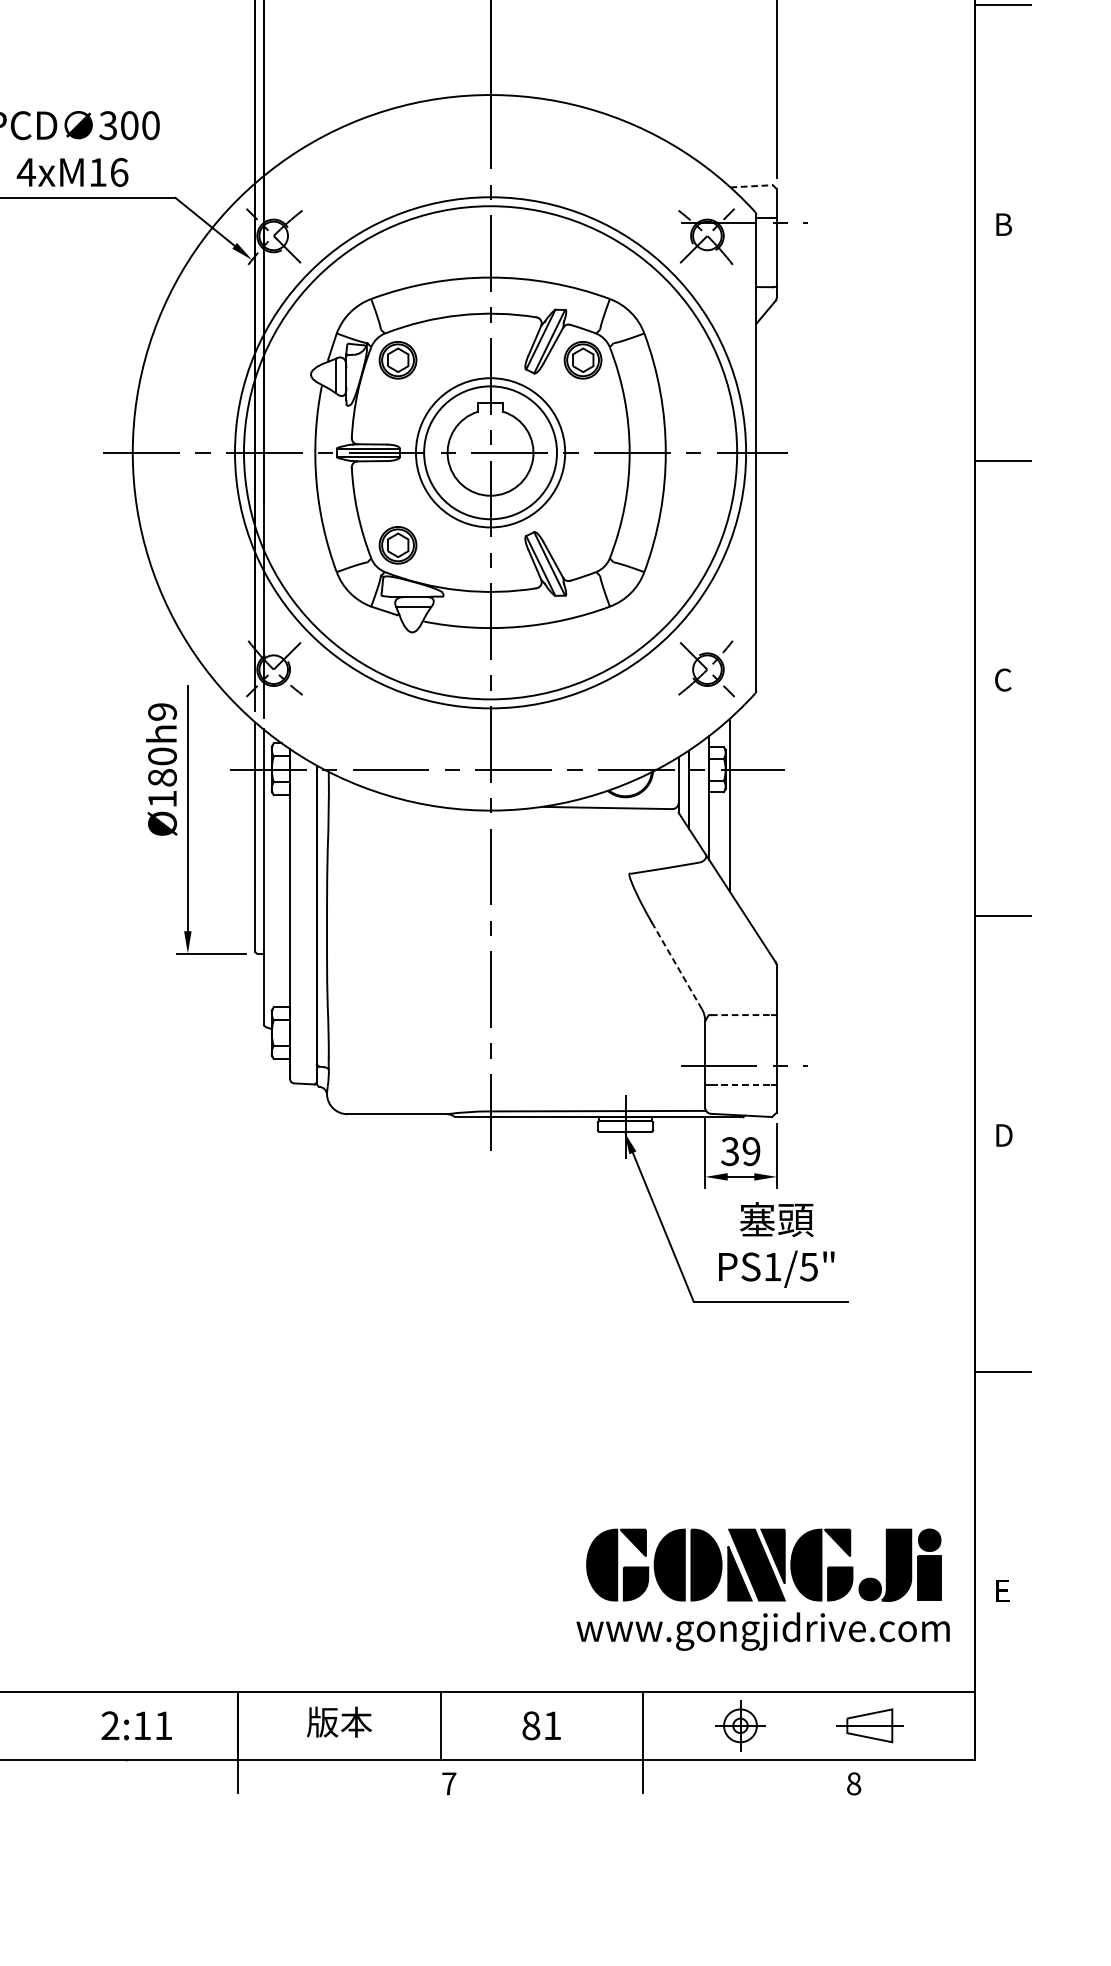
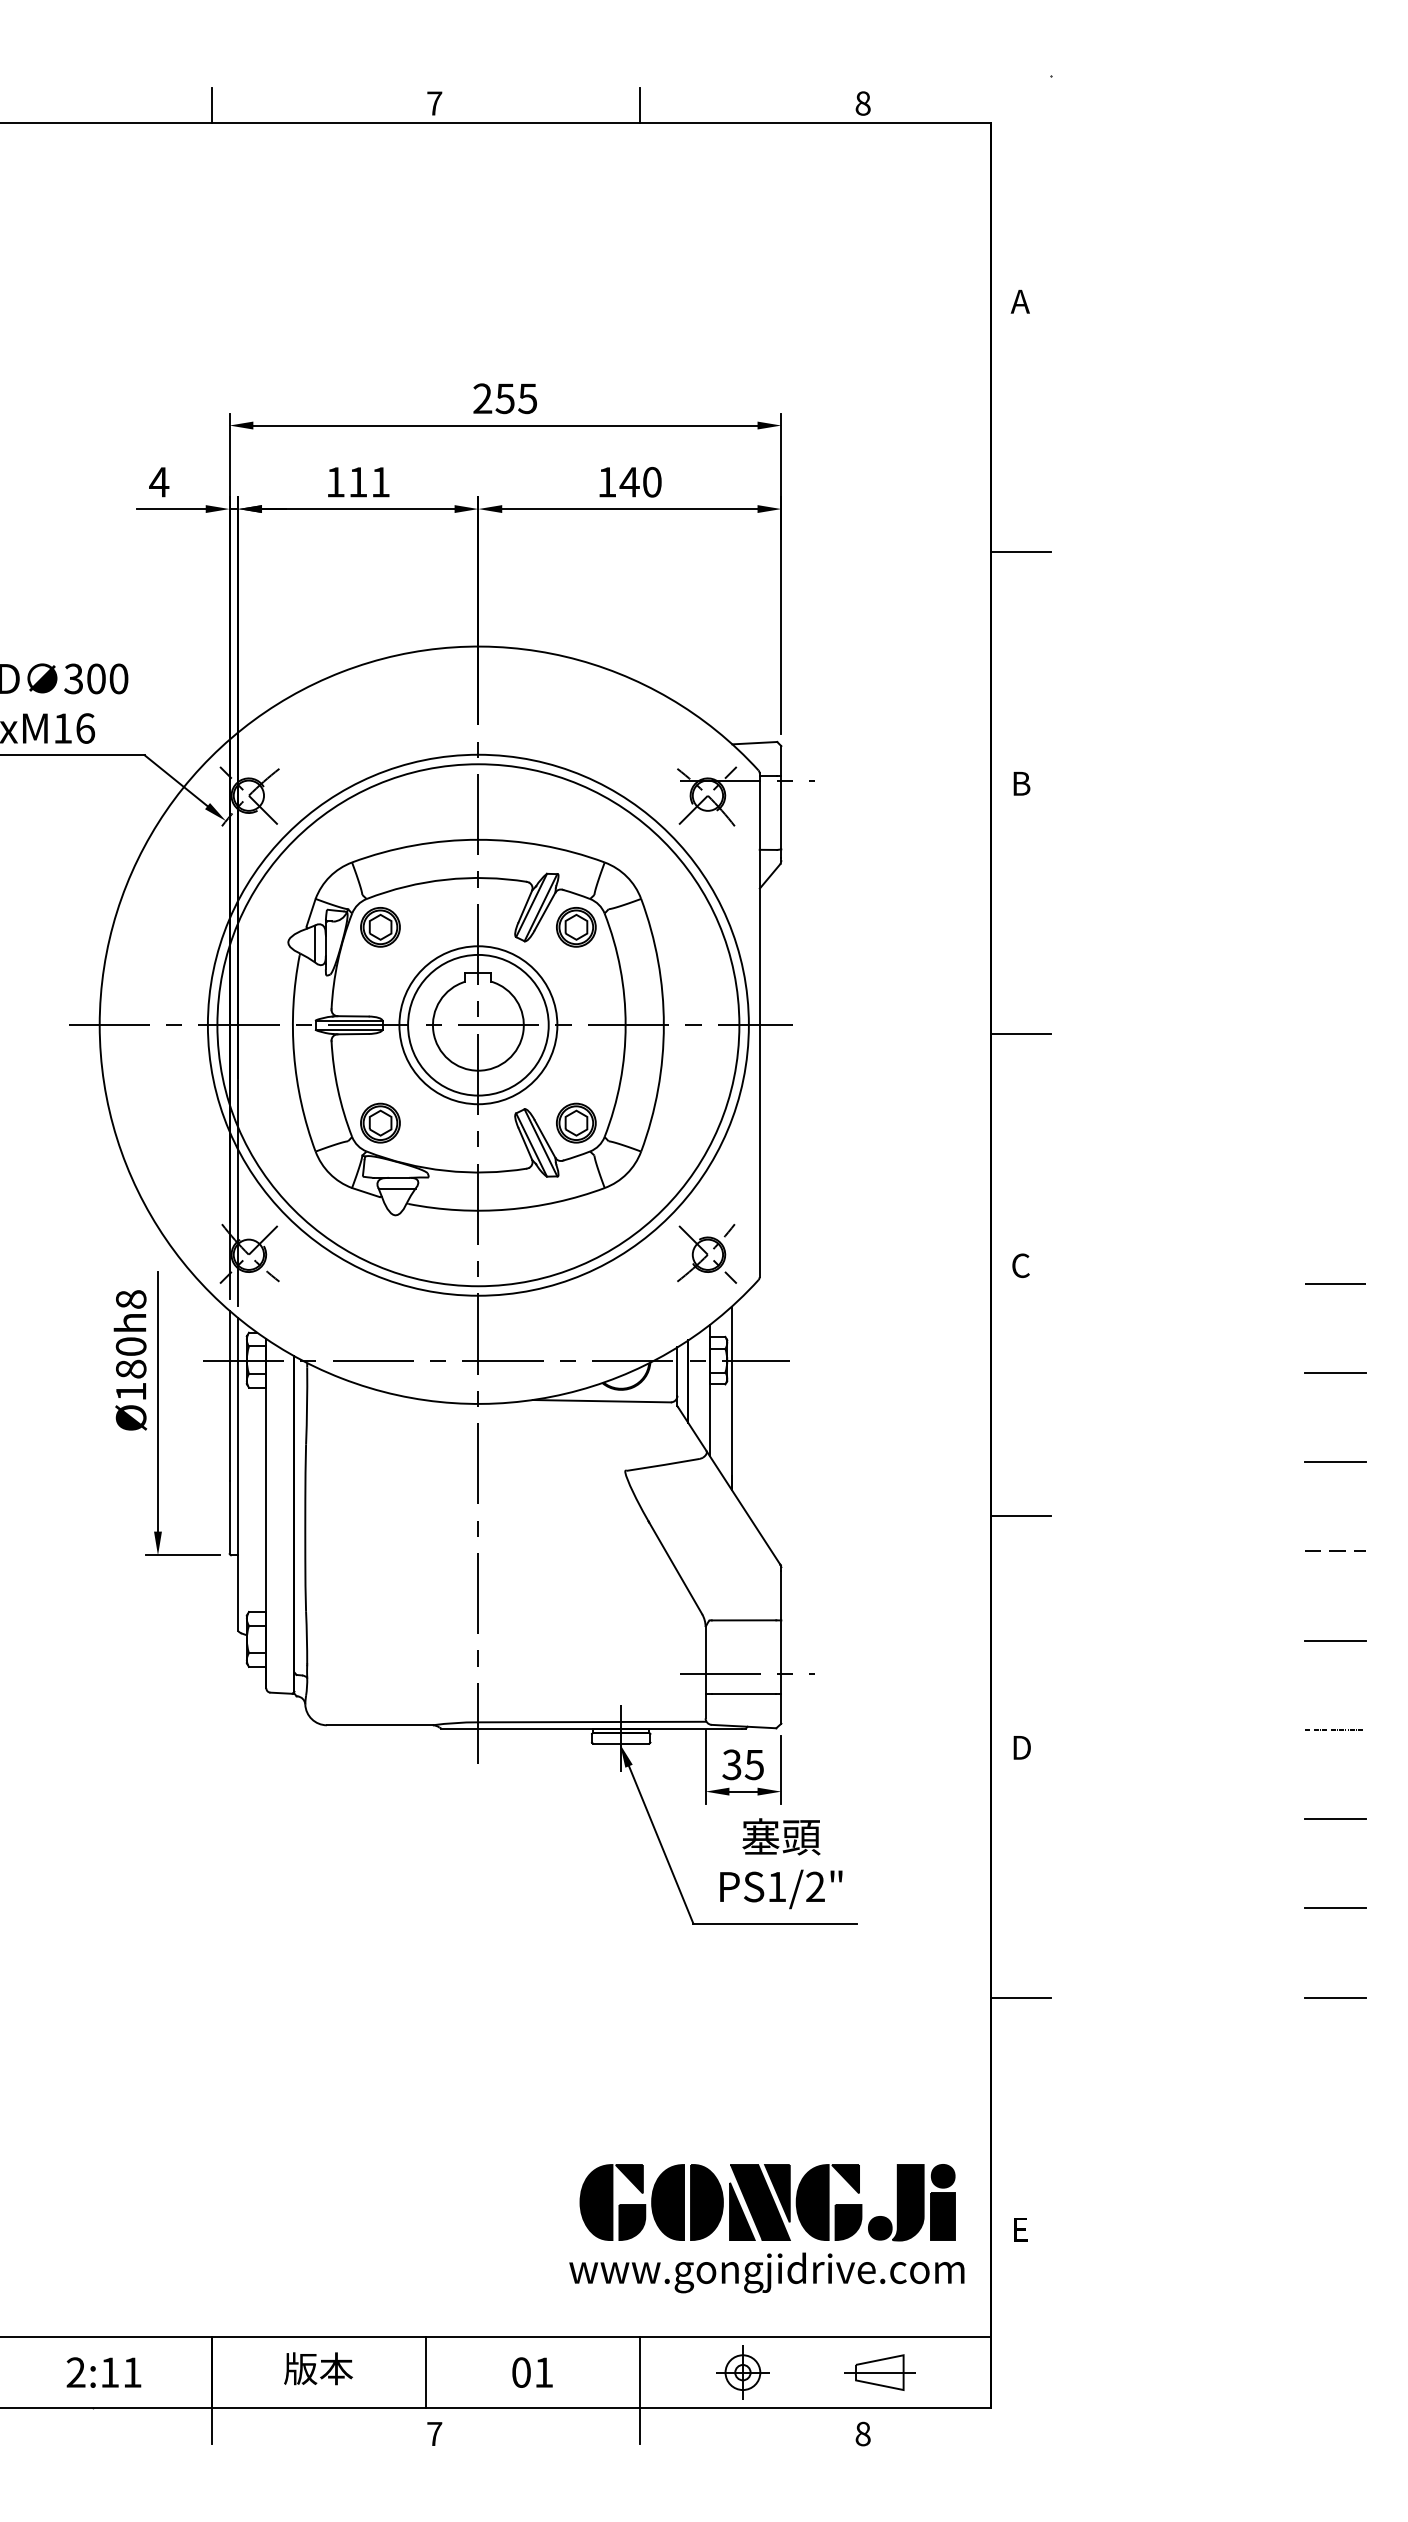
line: (752, 186) -> (755, 743), dashed -> solid
part: (583, 544) -> (576, 1122), added
text: (161, 711) -> (130, 1299), Ø180h9 -> Ø180h8
line: (676, 965) -> (675, 1567), dashed -> solid
line: (741, 1015) -> (744, 1620), dashed -> solid
line: (741, 1084) -> (744, 1693), dashed -> solid
text: (750, 1151) -> (753, 1764), 39 -> 35
text: (808, 1266) -> (814, 1886), PS1/5" -> PS1/2"
text: (531, 1725) -> (521, 2372), 81 -> 01

